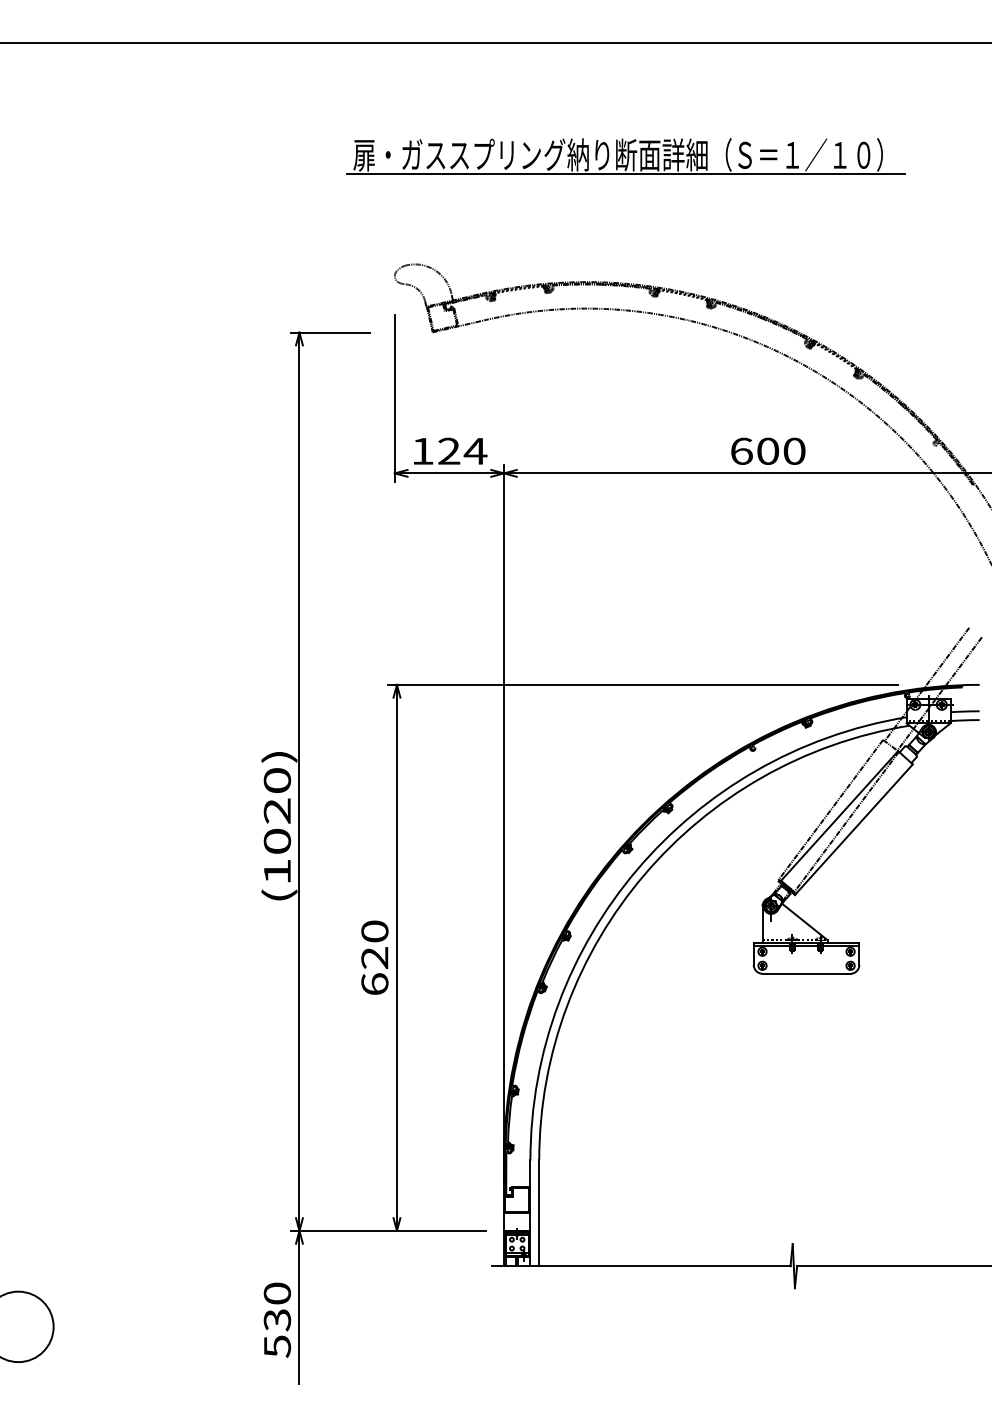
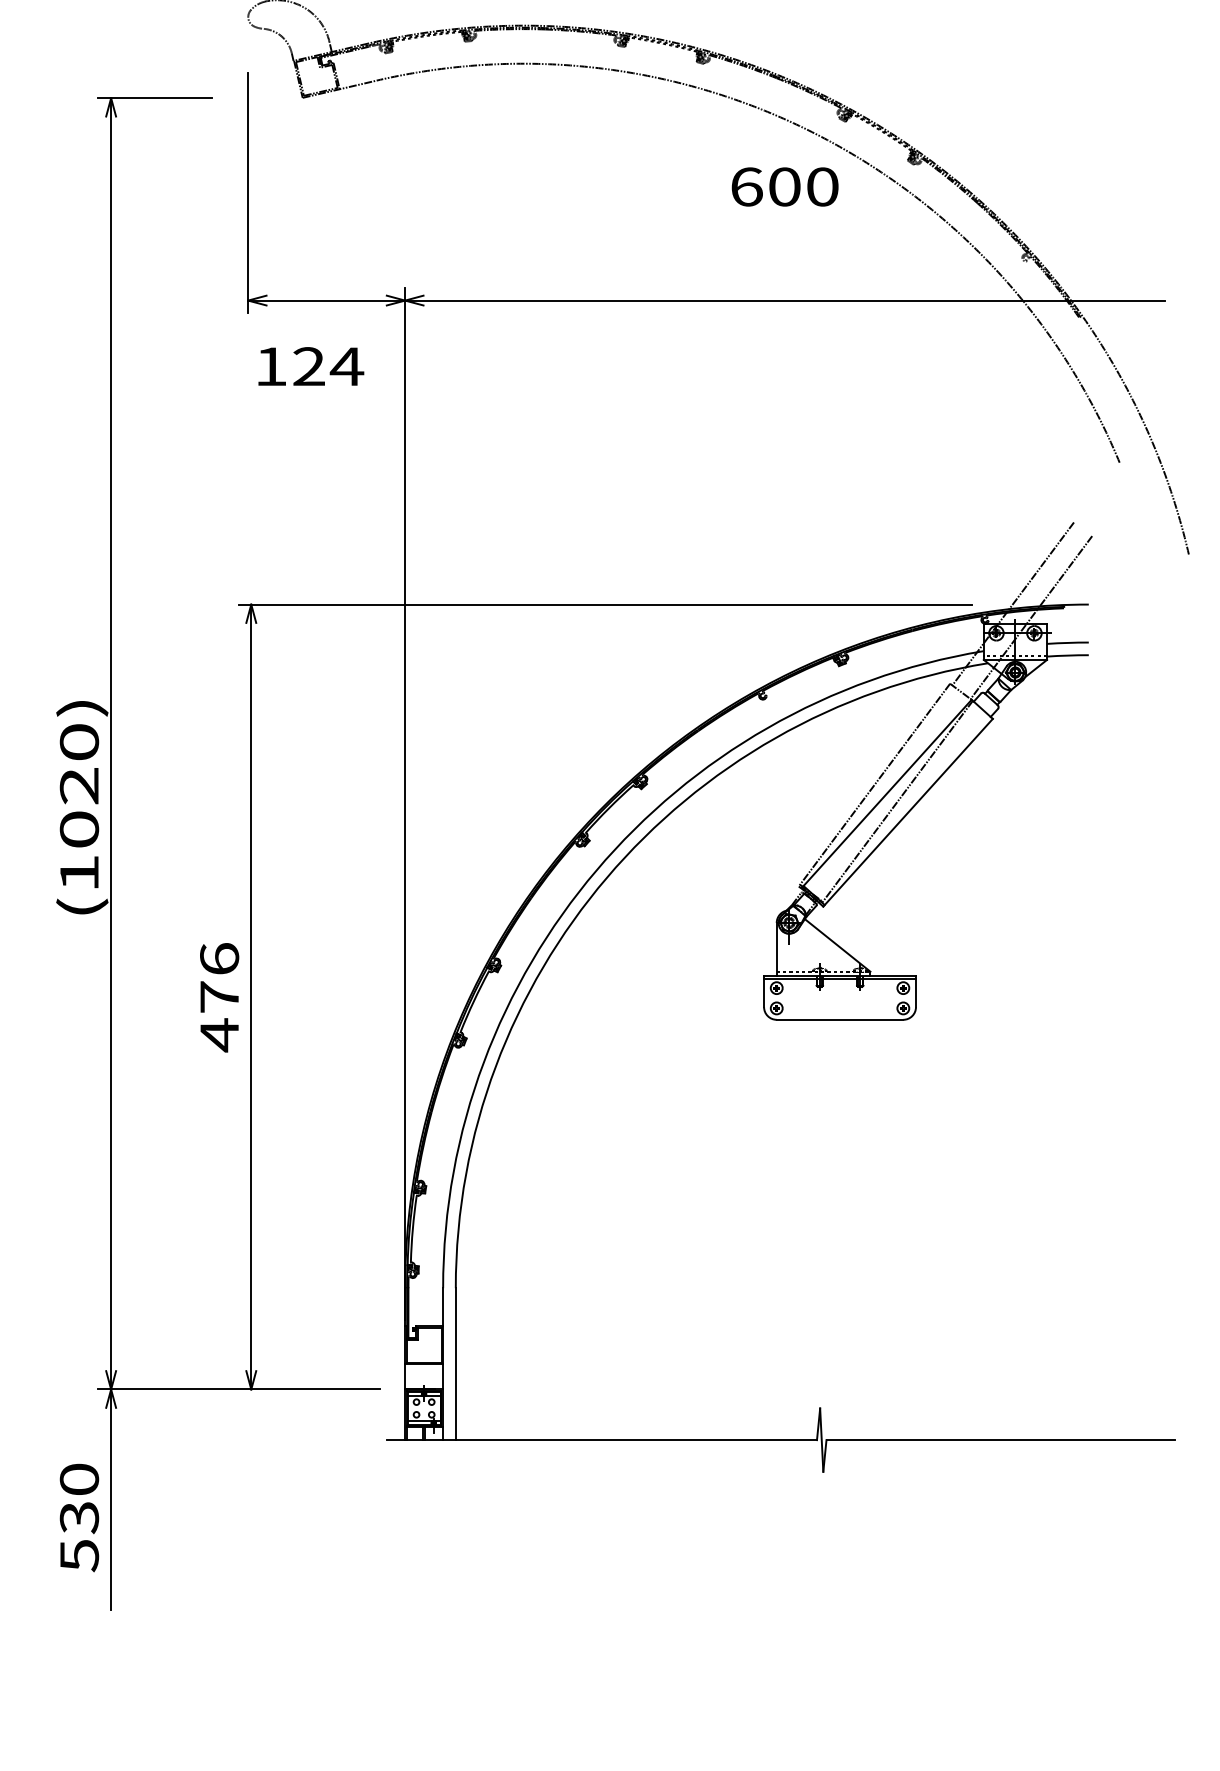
text: (450, 450) -> (310, 365), moved
text: (768, 450) -> (785, 185), moved
text: (374, 958) -> (218, 997), 620 -> 476

